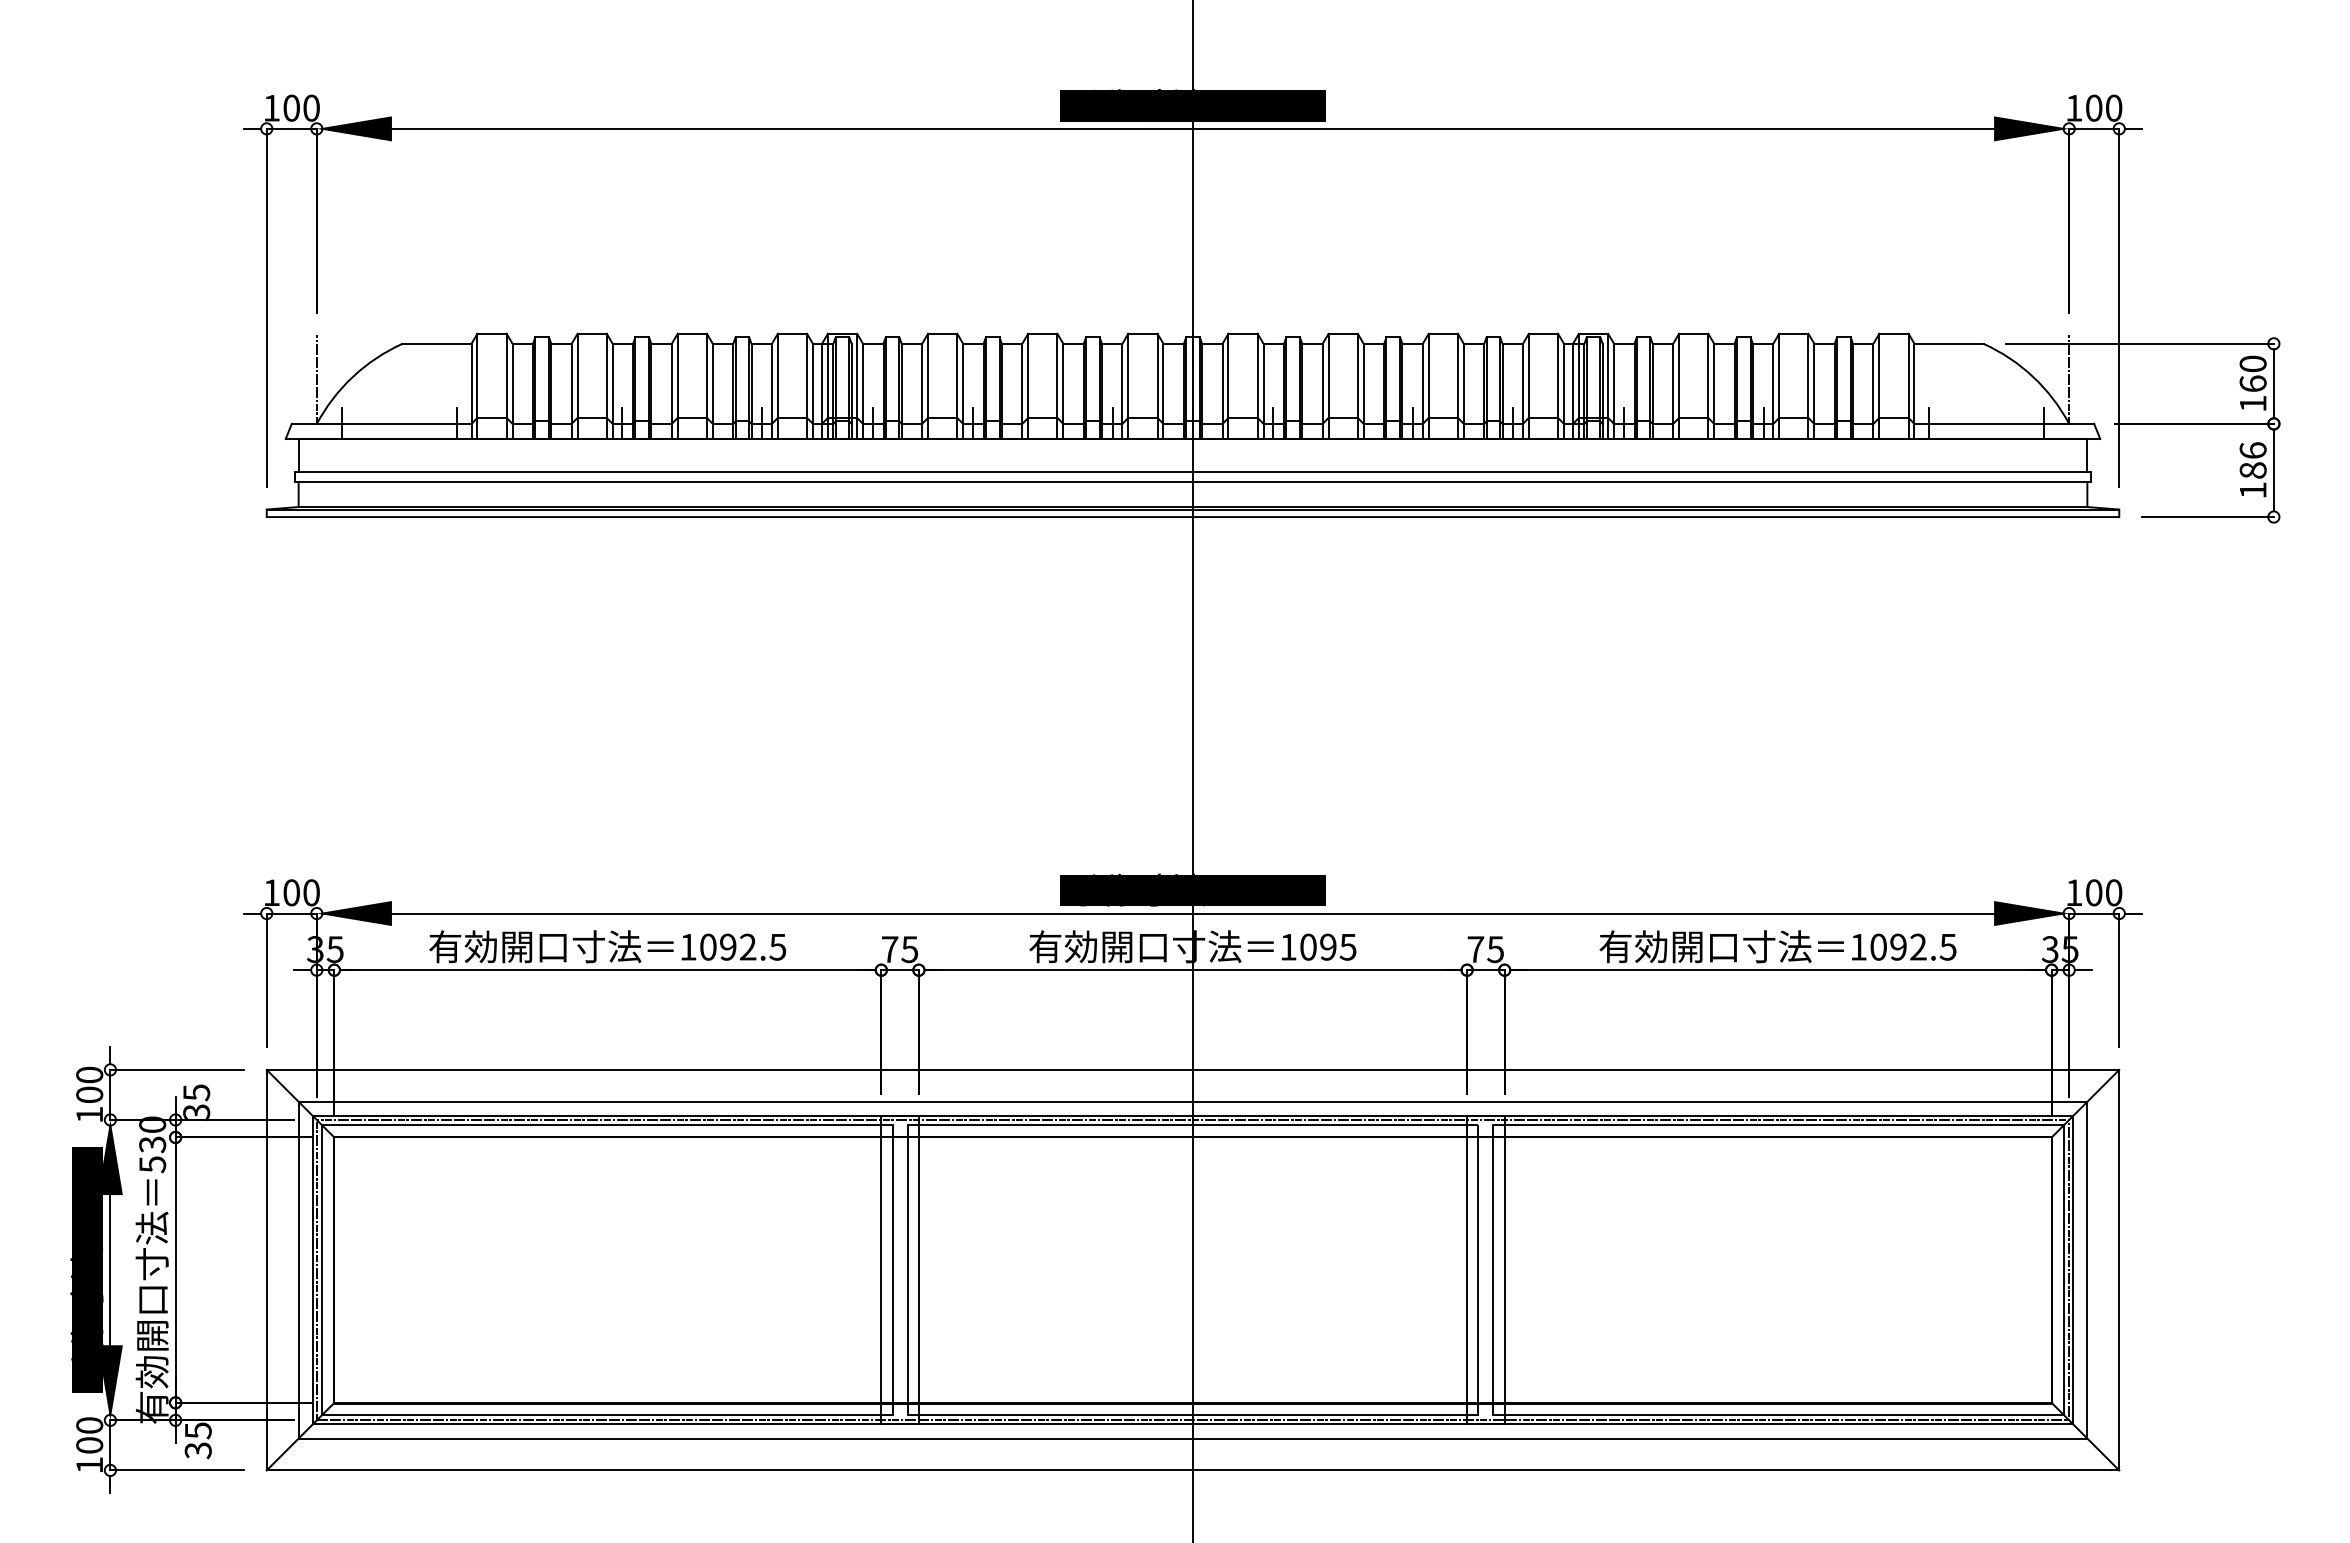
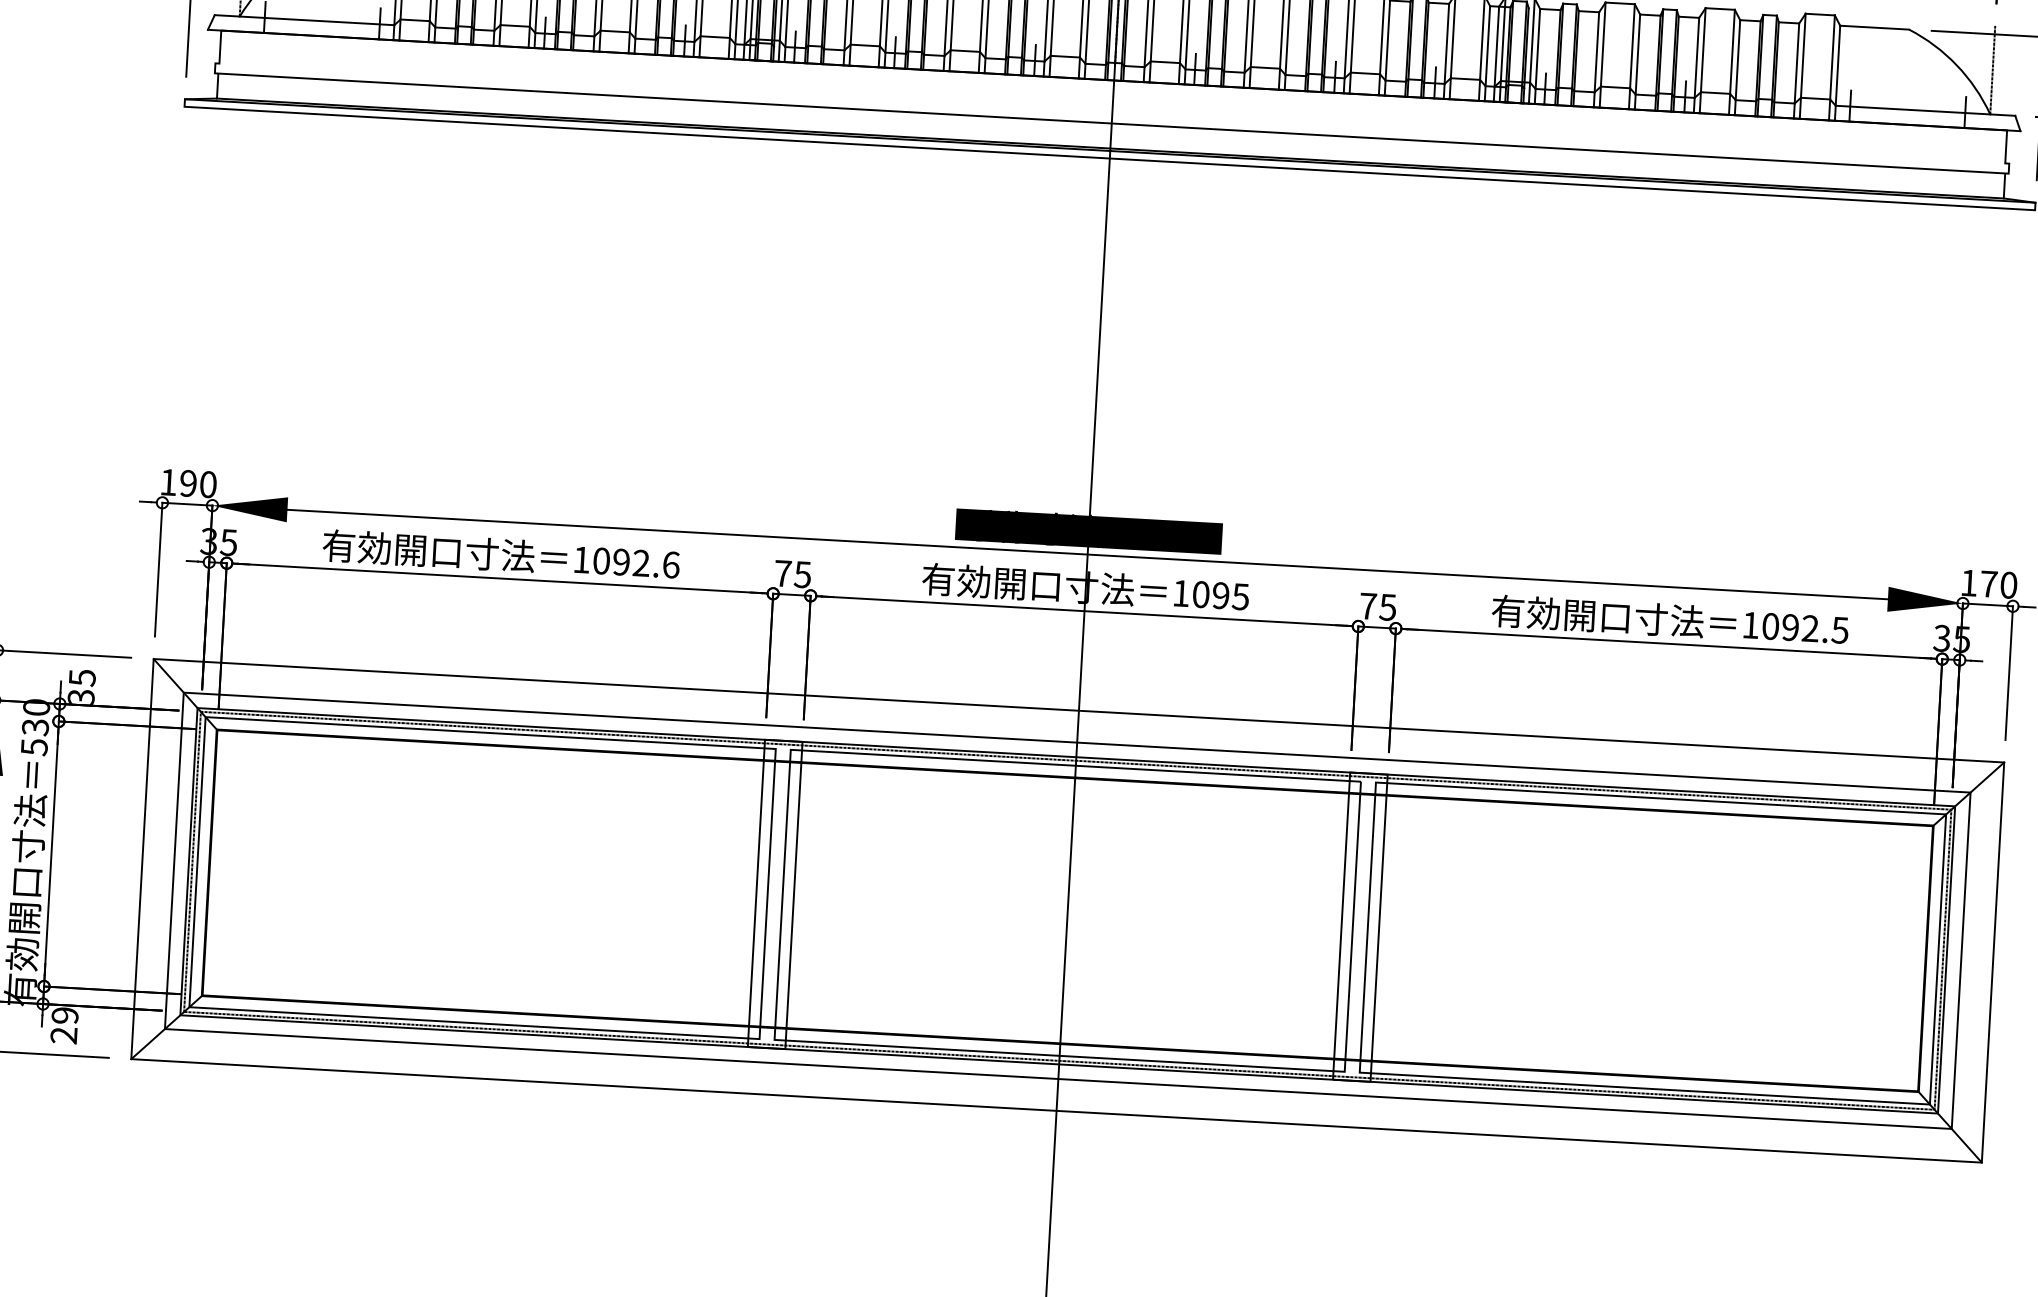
line: (1192, 472) -> (1111, 113), removed
text: (291, 892) -> (188, 483), 100 -> 190
text: (2094, 892) -> (1989, 583), 100 -> 170
text: (777, 946) -> (670, 564), 1092.5 -> 1092.6
text: (197, 1440) -> (63, 1025), 35 -> 29

